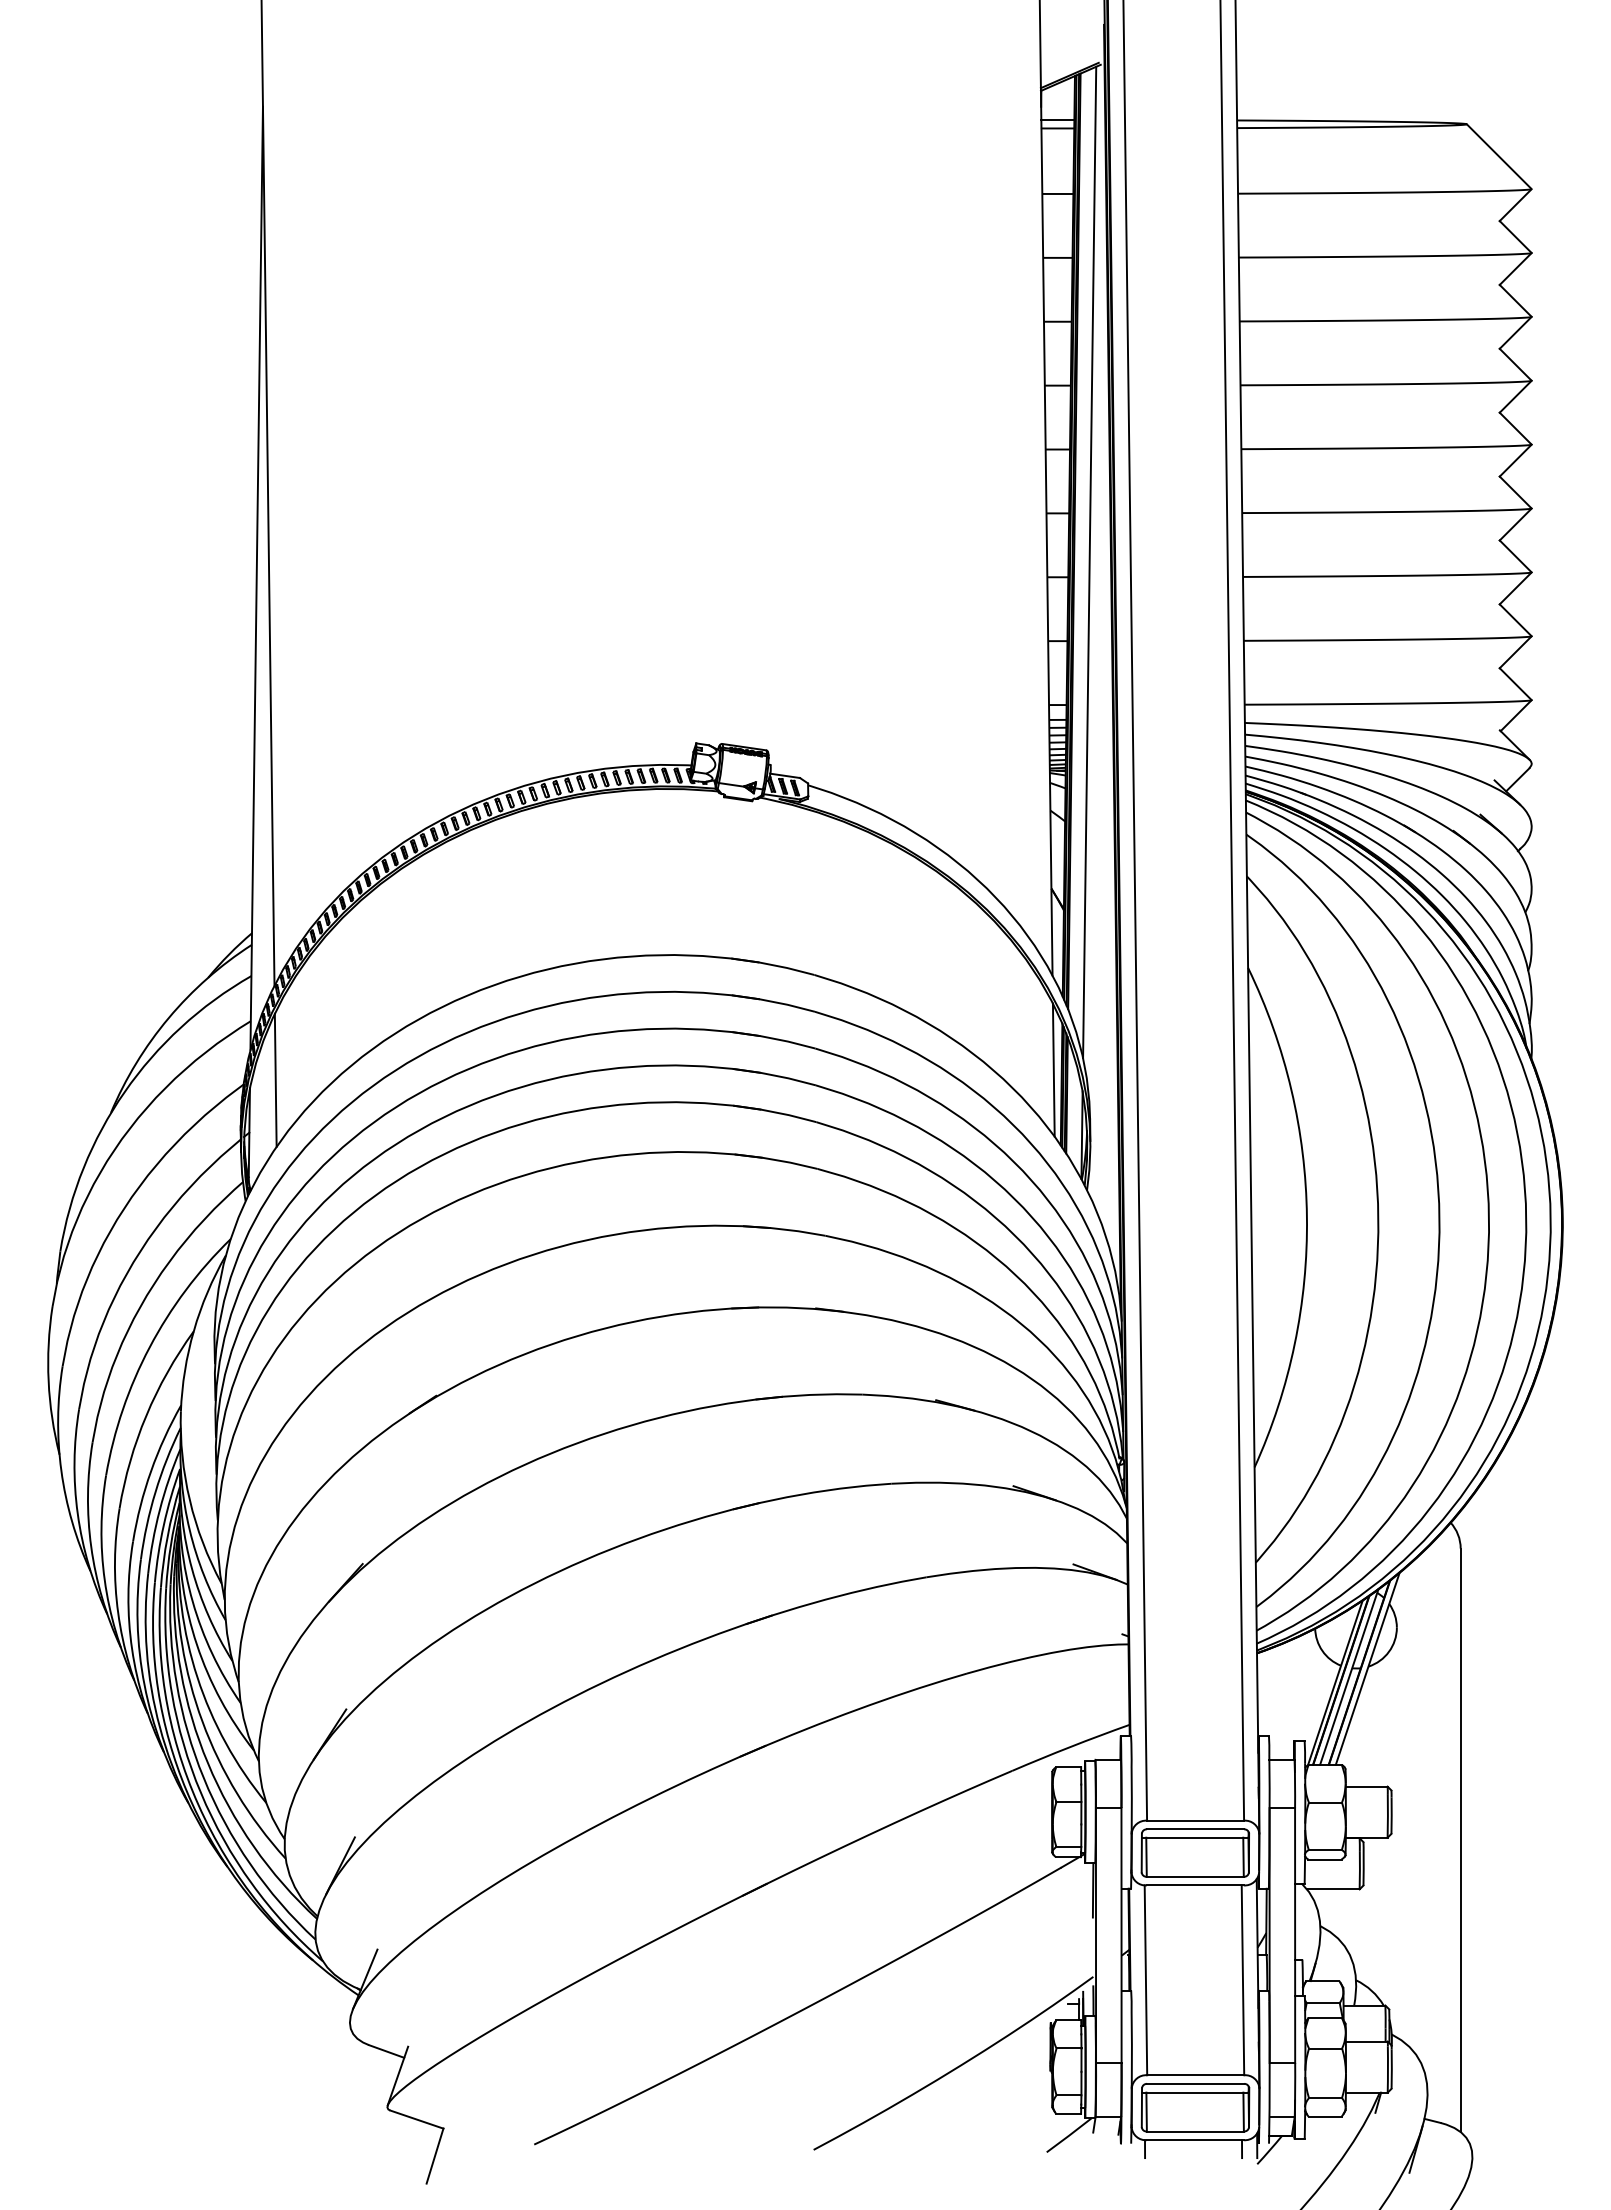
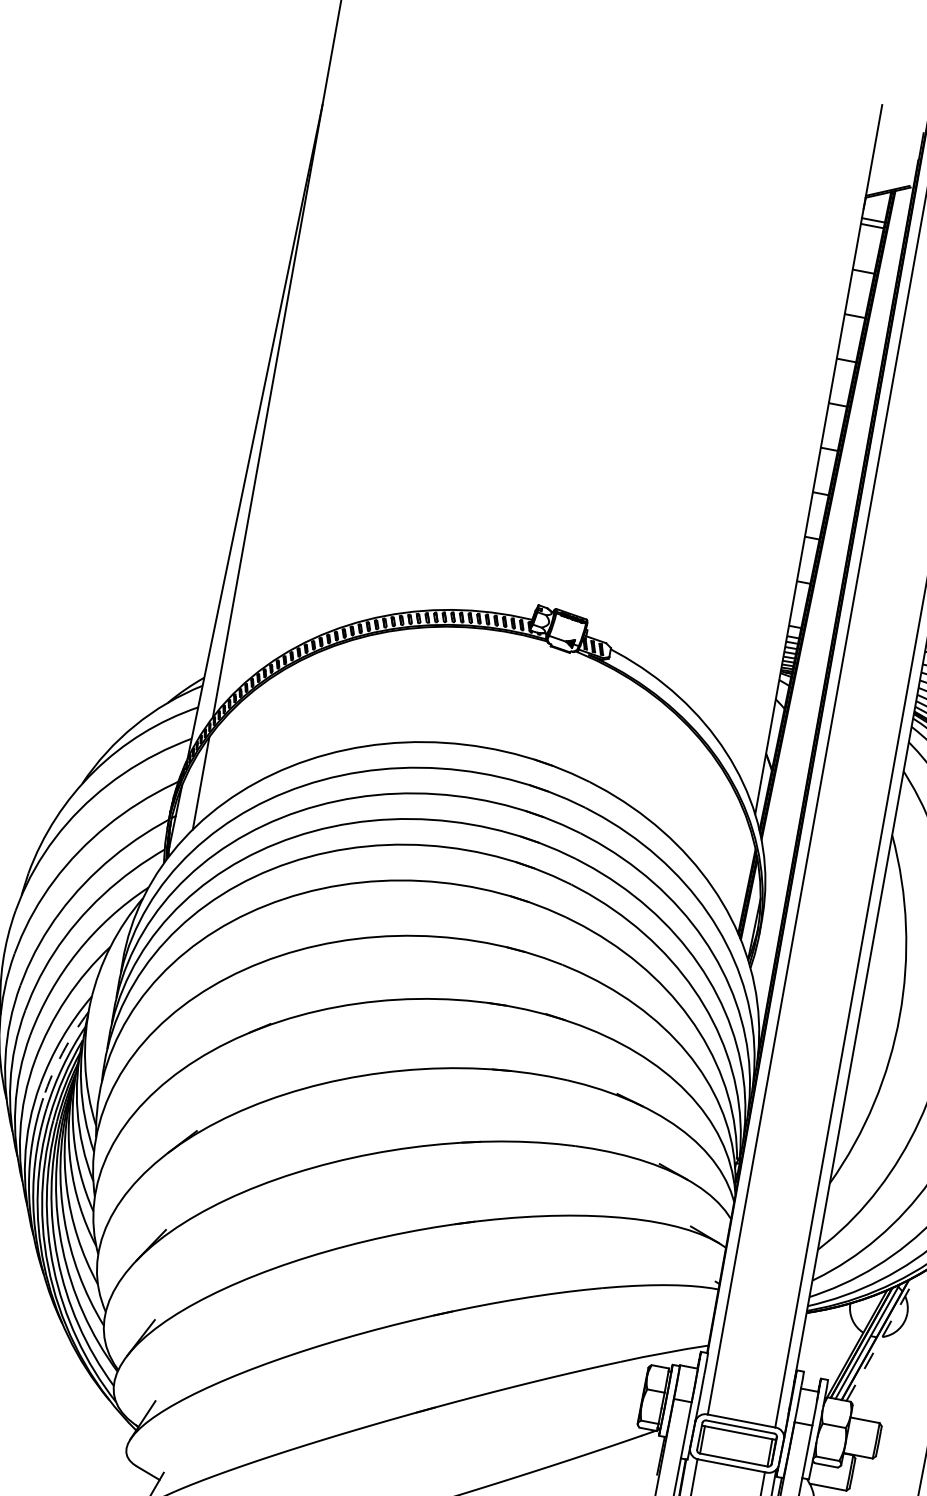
line: (1089, 562) -> (836, 532), removed
line: (1053, 1069) -> (743, 879), removed
arc: (155, 1492) -> (62, 1053), solid -> dashed
line: (1367, 1668) -> (881, 1338), solid -> dashed

